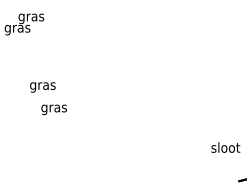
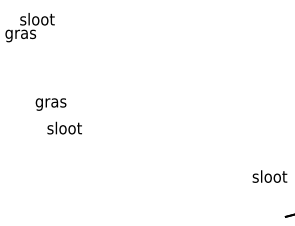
text: (31, 17) -> (37, 20), gras -> sloot
text: (54, 108) -> (64, 129), gras -> sloot

